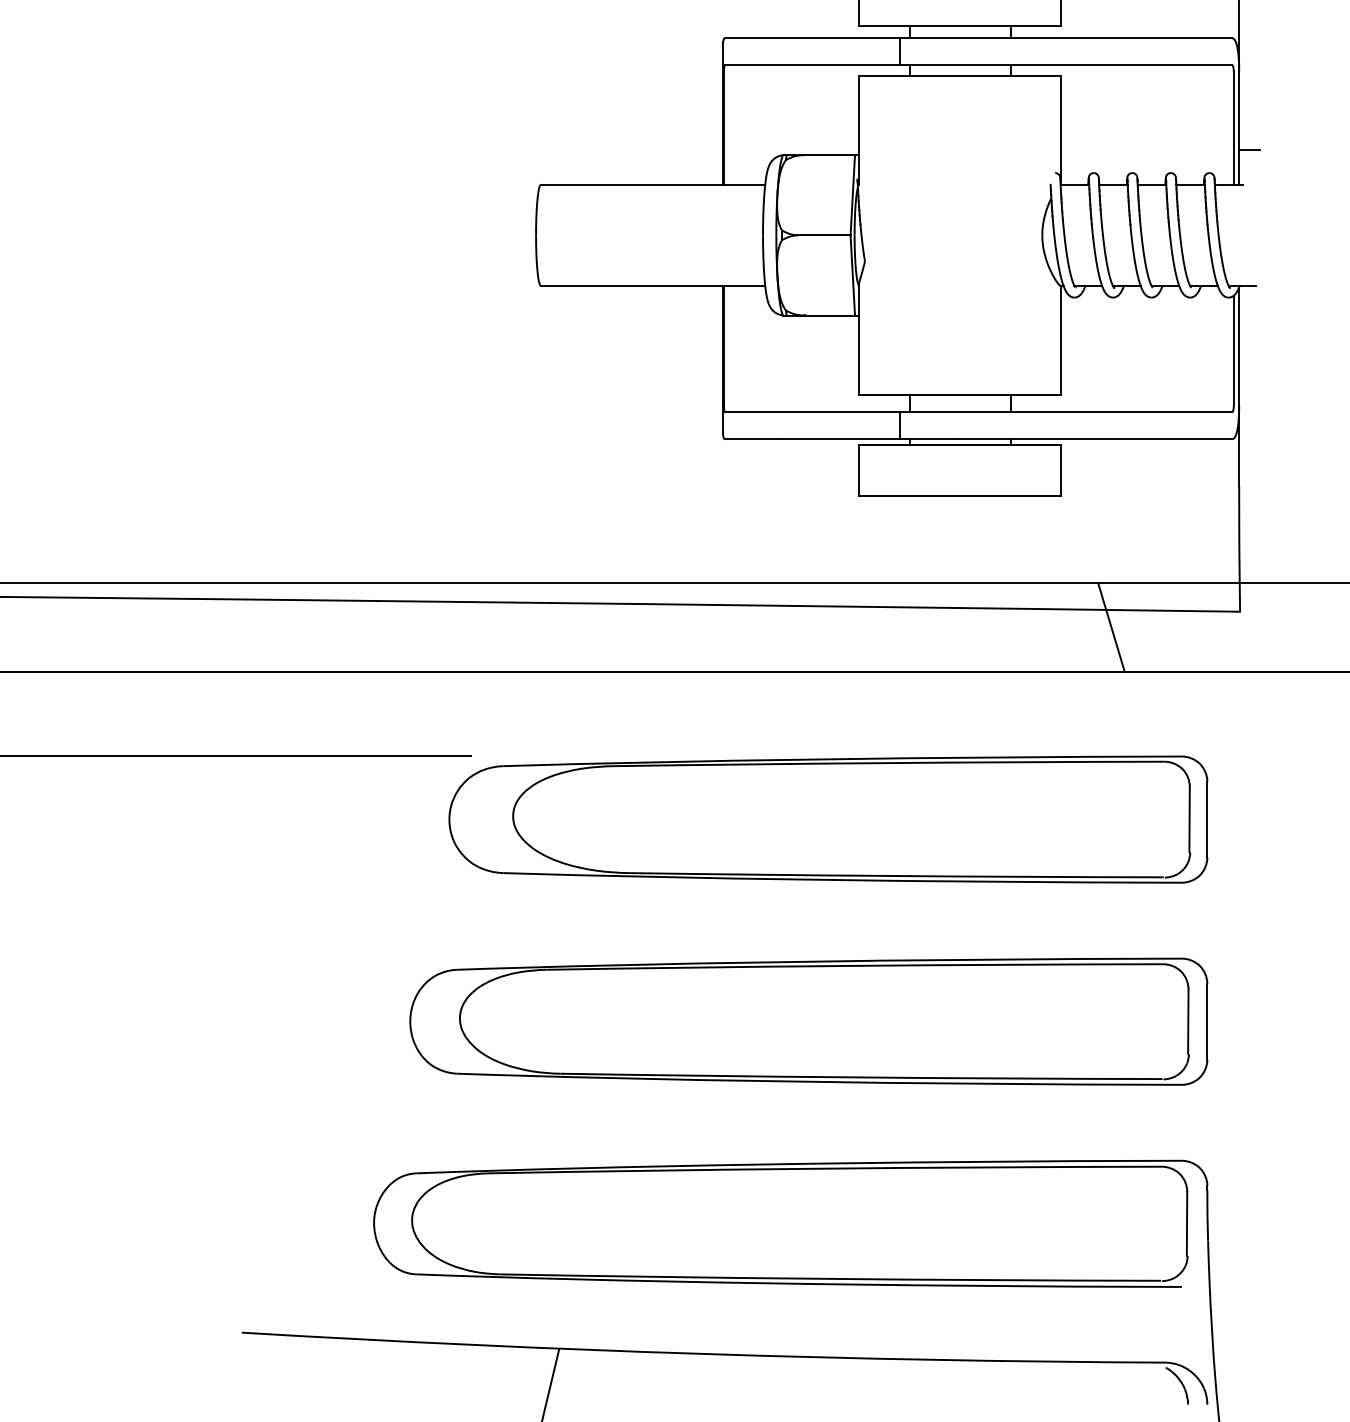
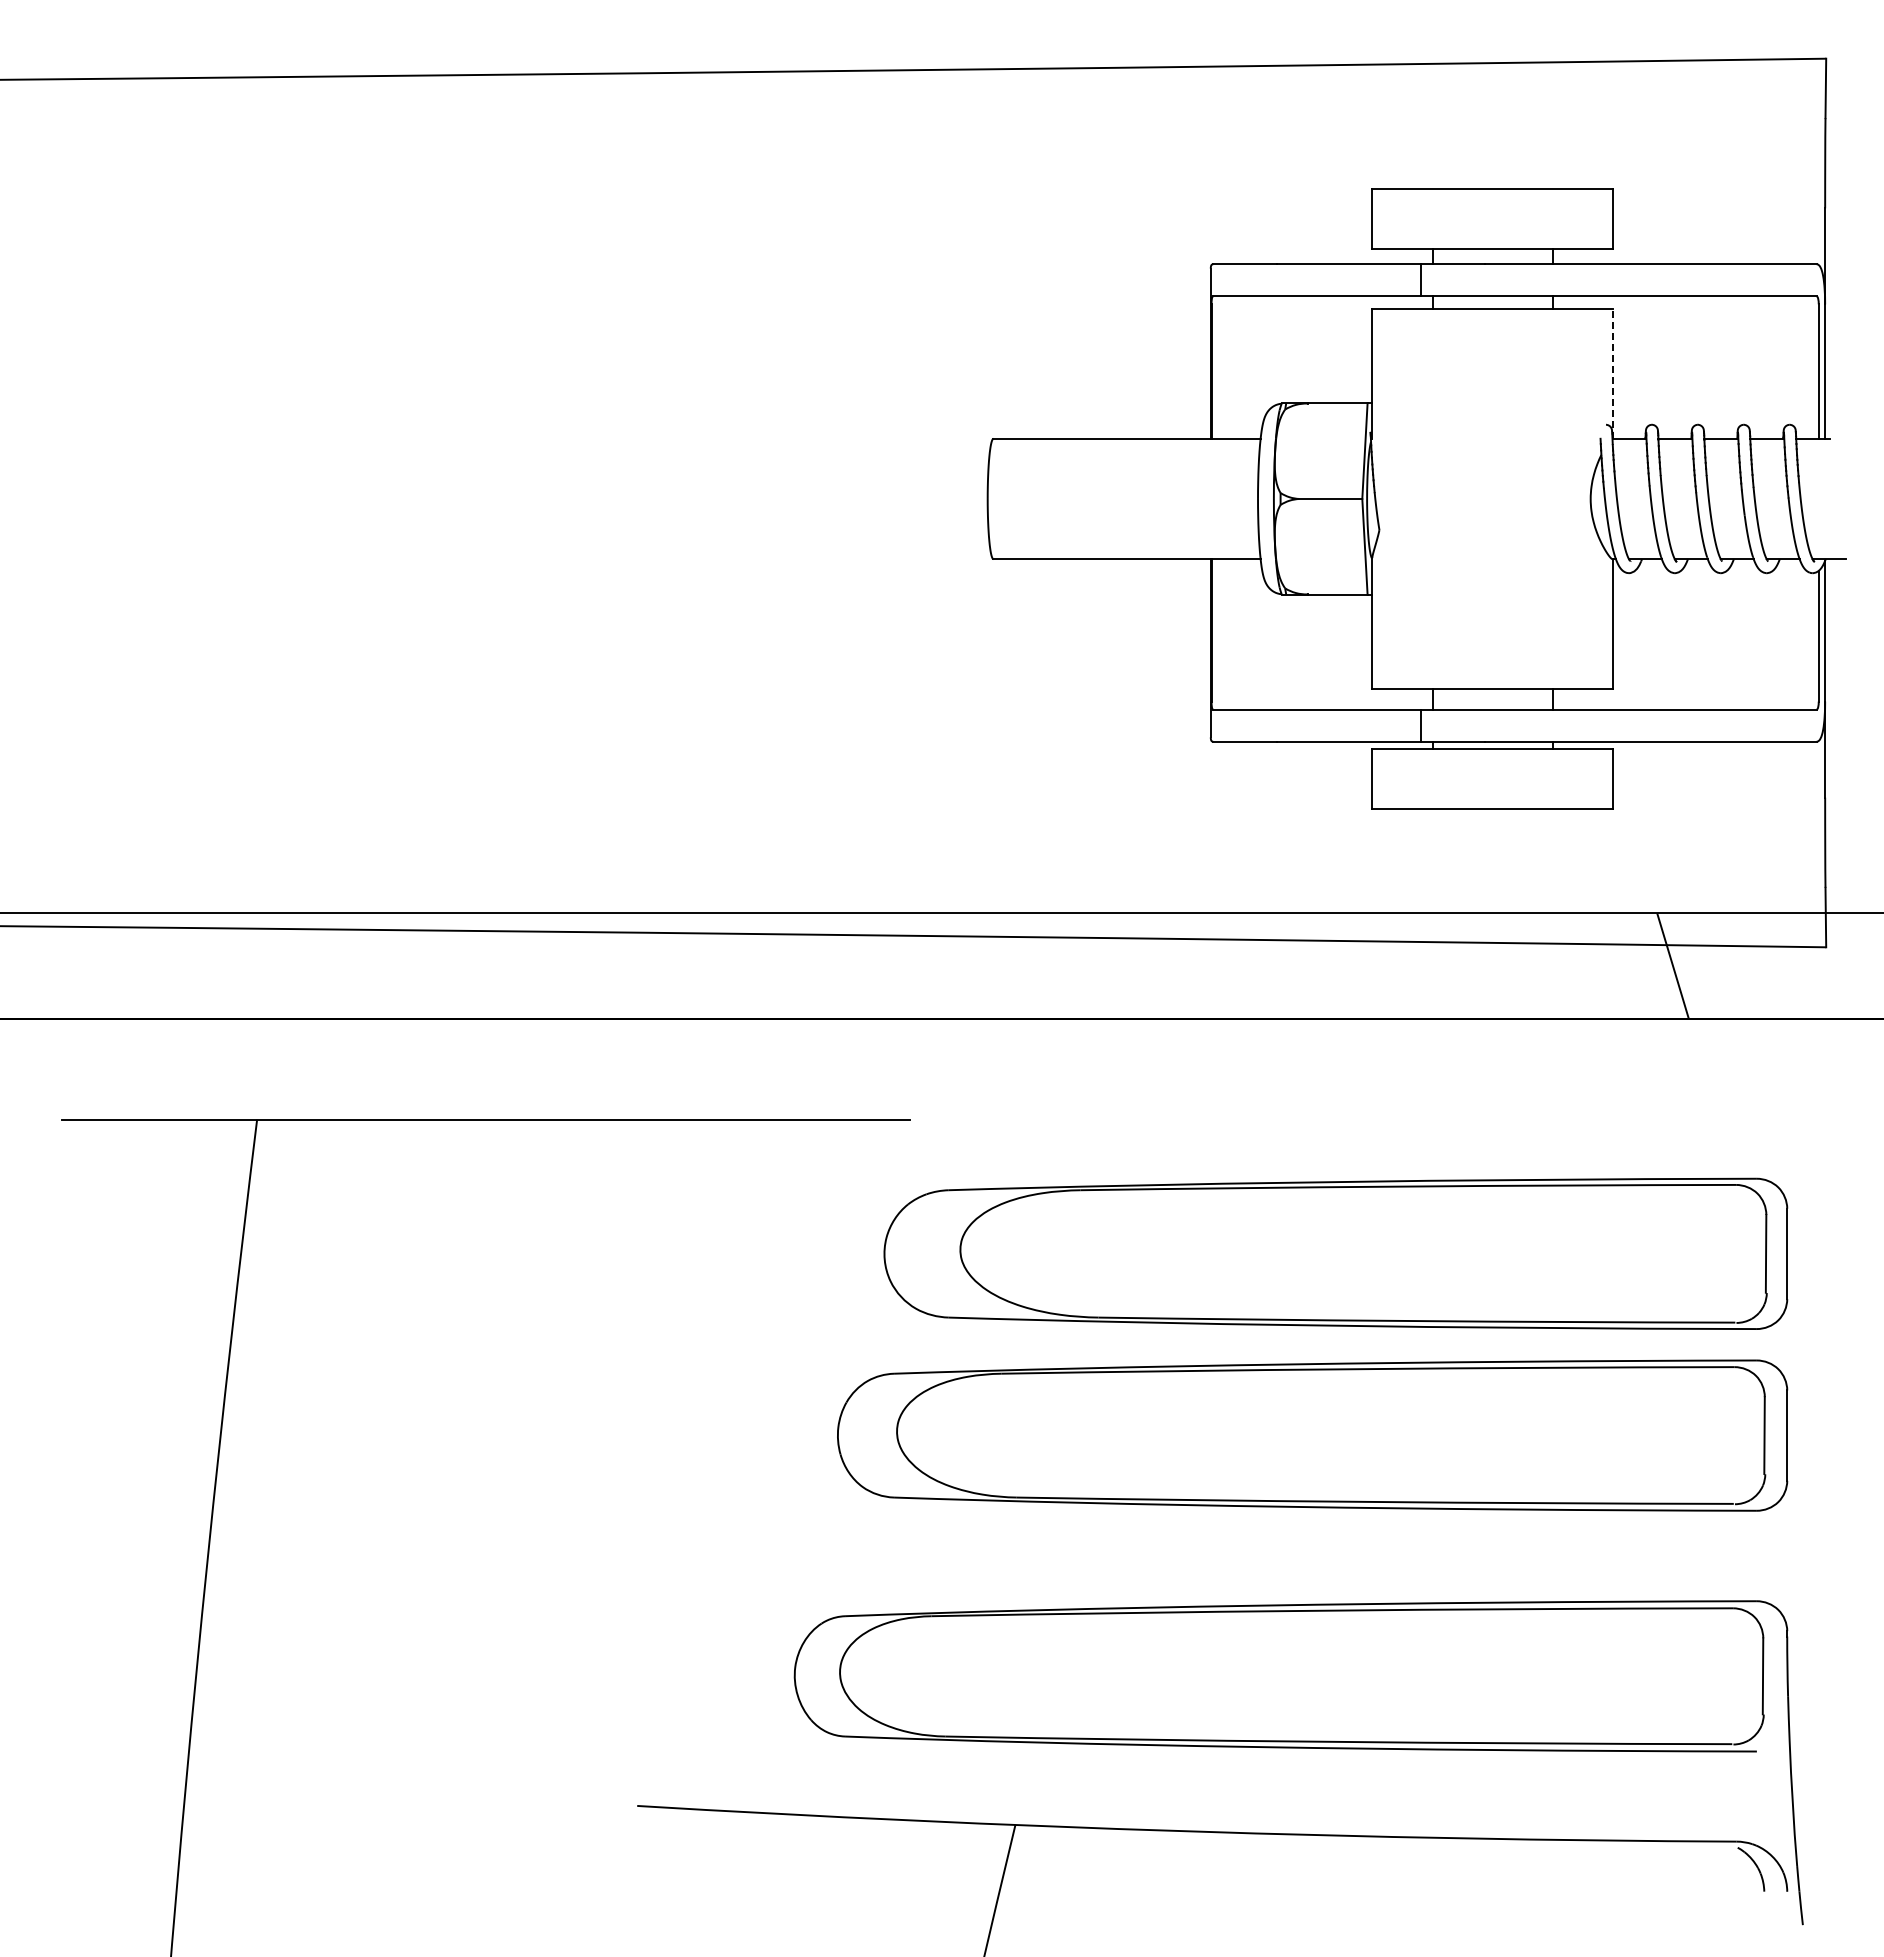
line: (1061, 130) -> (1613, 374), solid -> dashed
line: (1249, 150) -> (1837, 397), removed
part: (828, 819) -> (1335, 1253), moved

